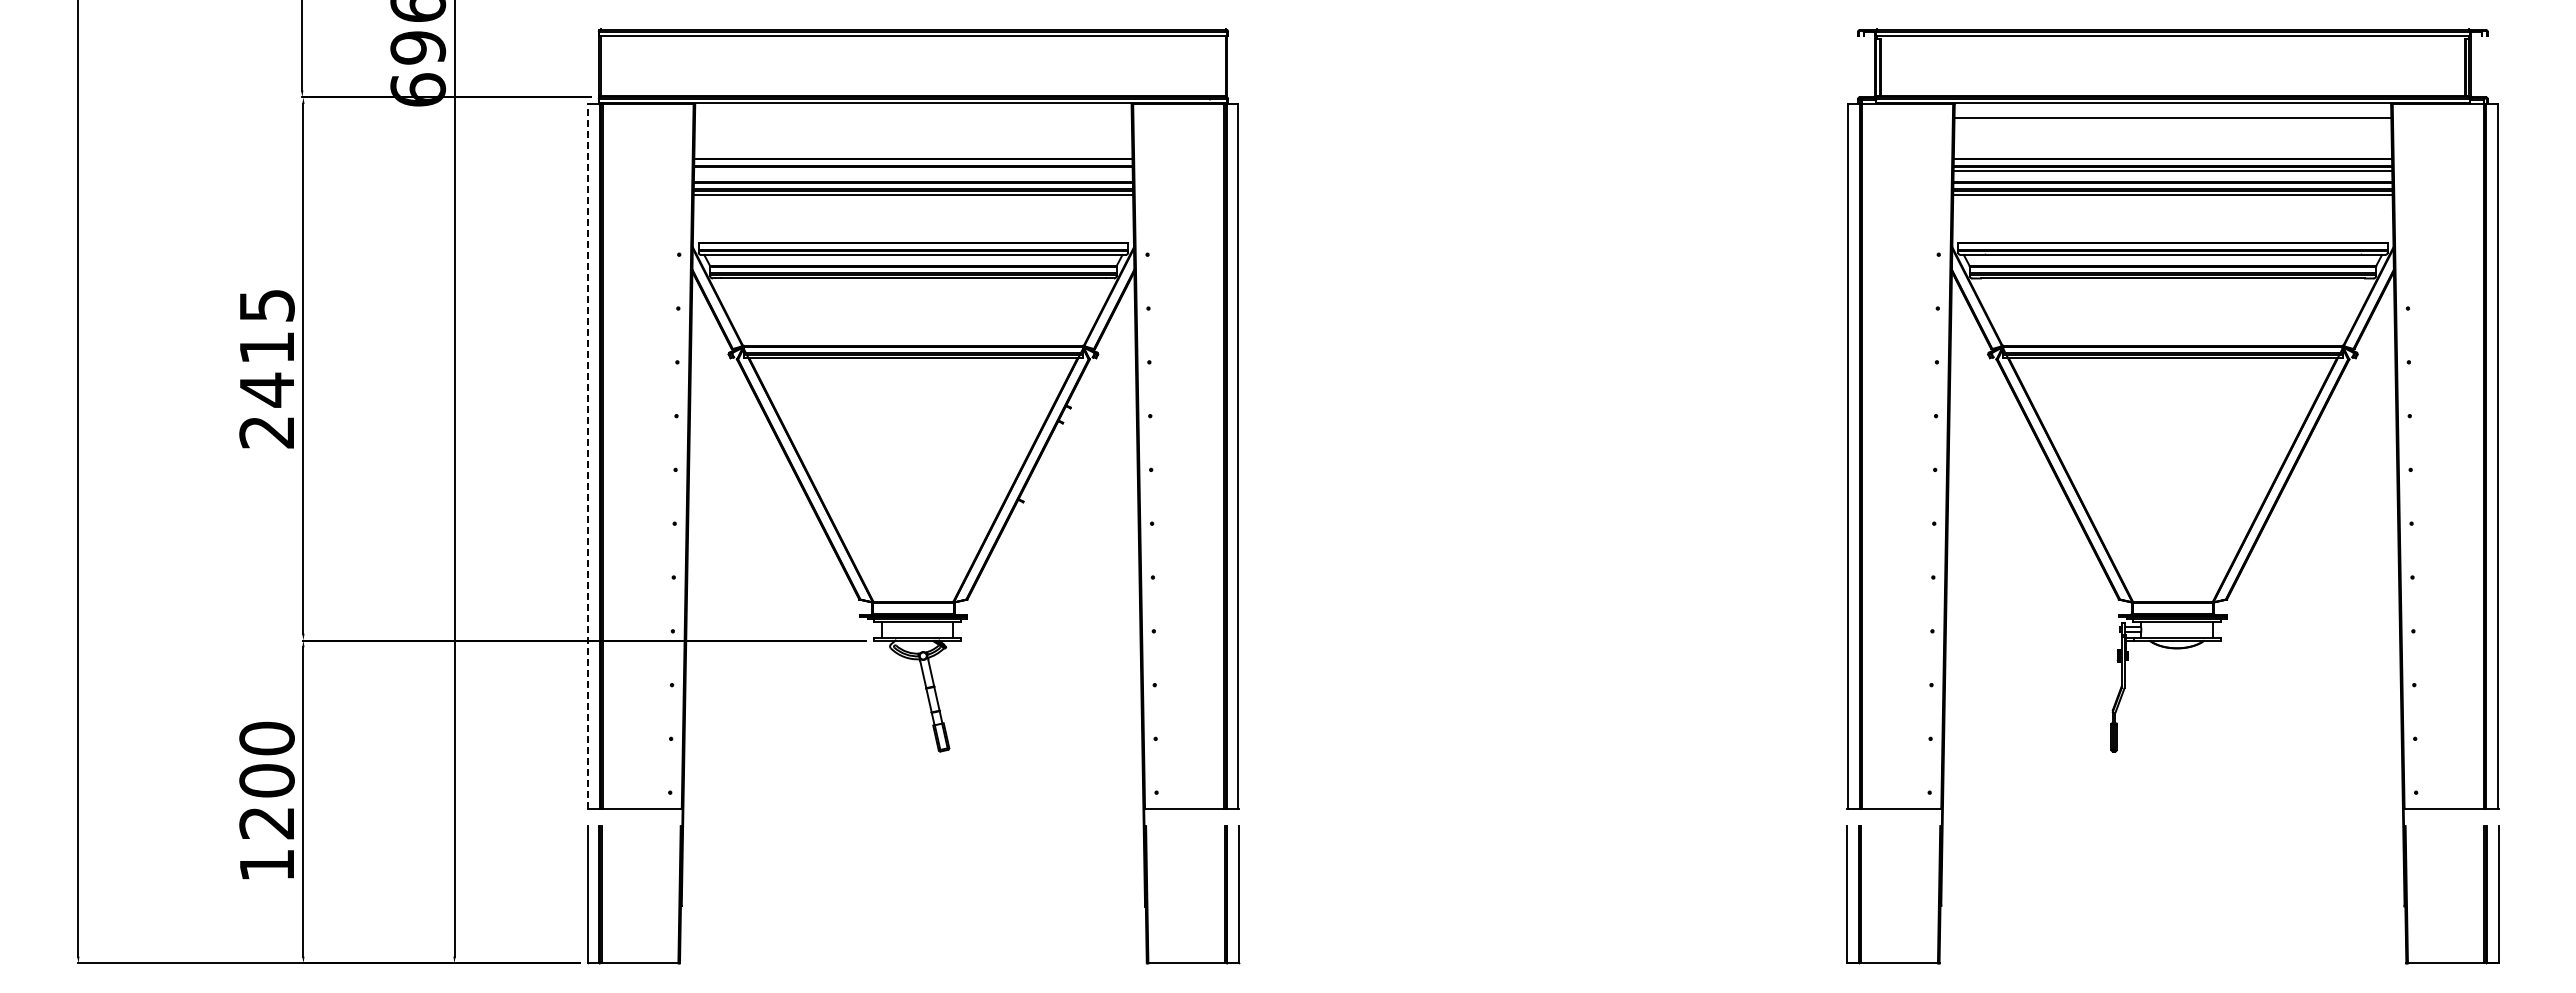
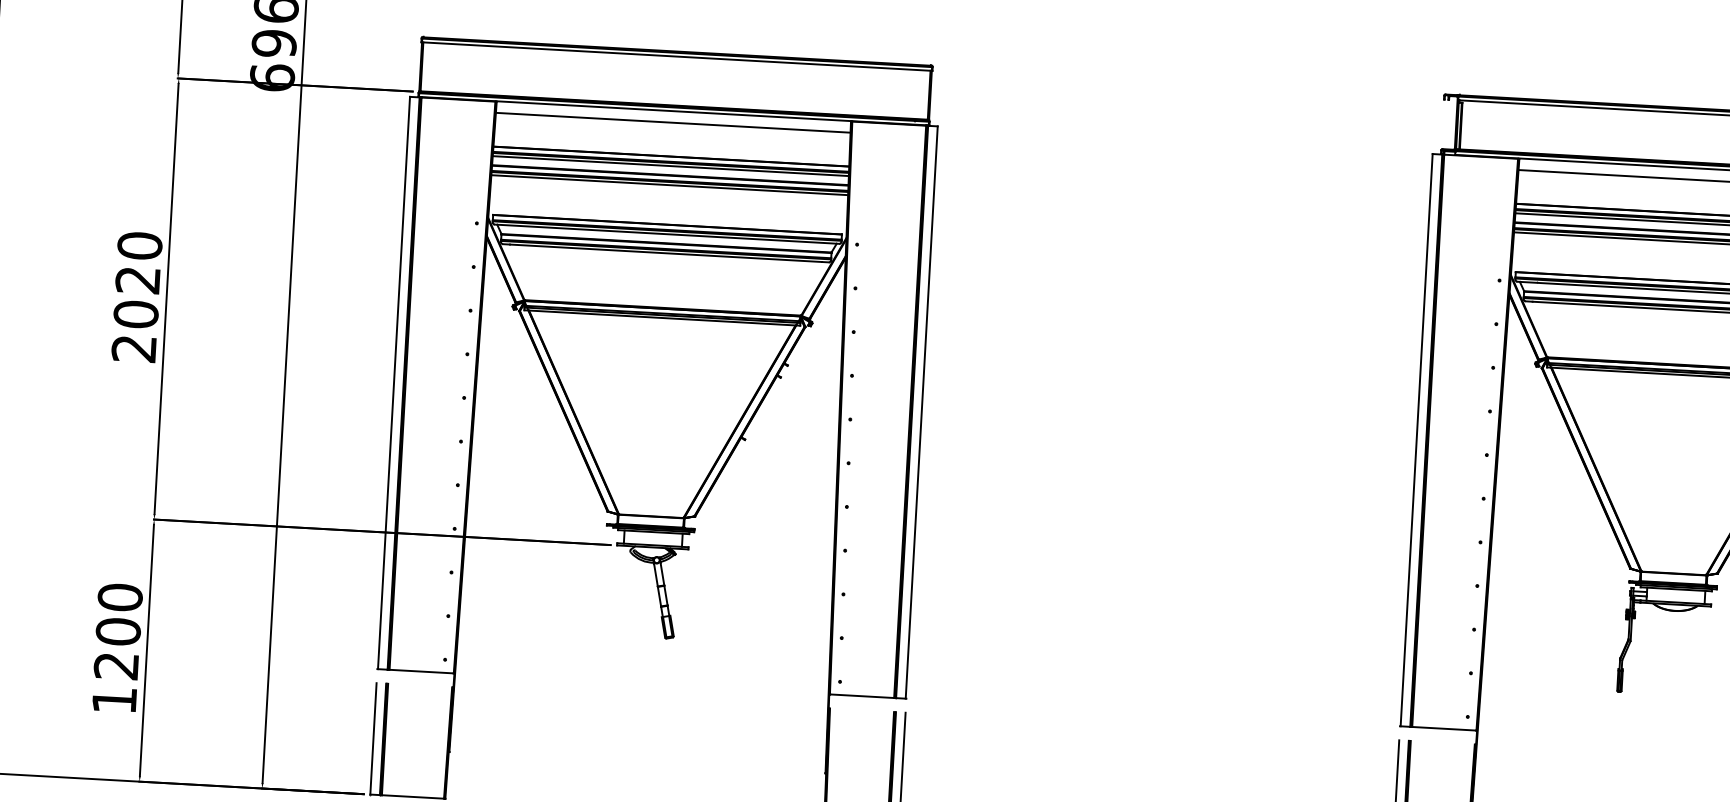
line: (913, 117) -> (673, 122), added
line: (913, 171) -> (670, 166), added
text: (266, 347) -> (137, 279), 2415 -> 2020
line: (588, 455) -> (394, 382), dashed -> solid

